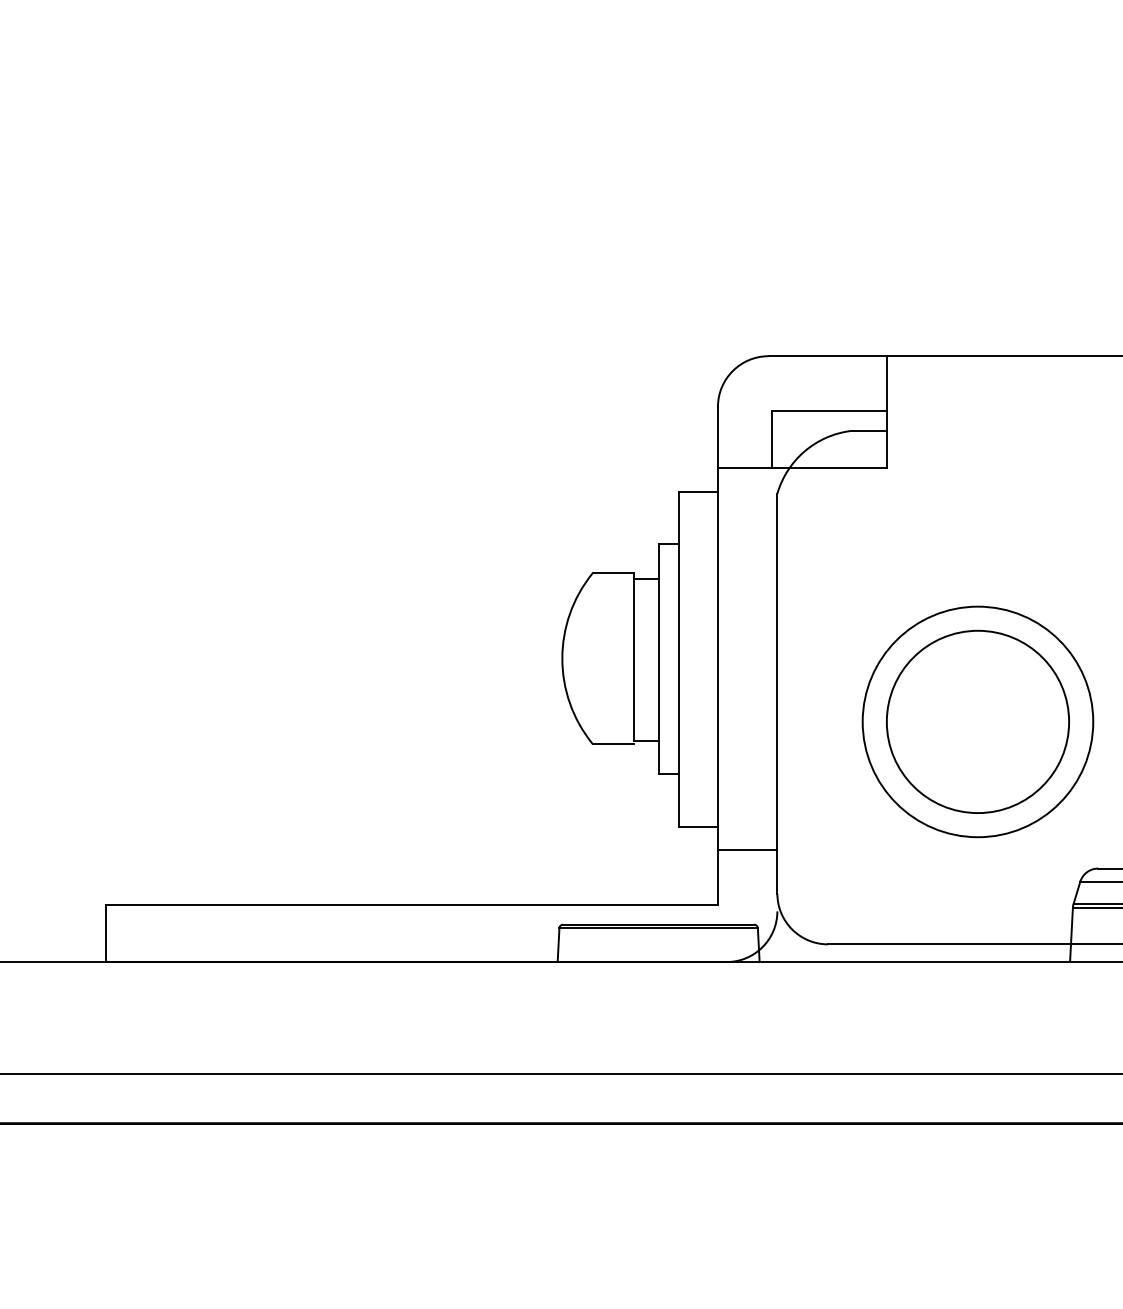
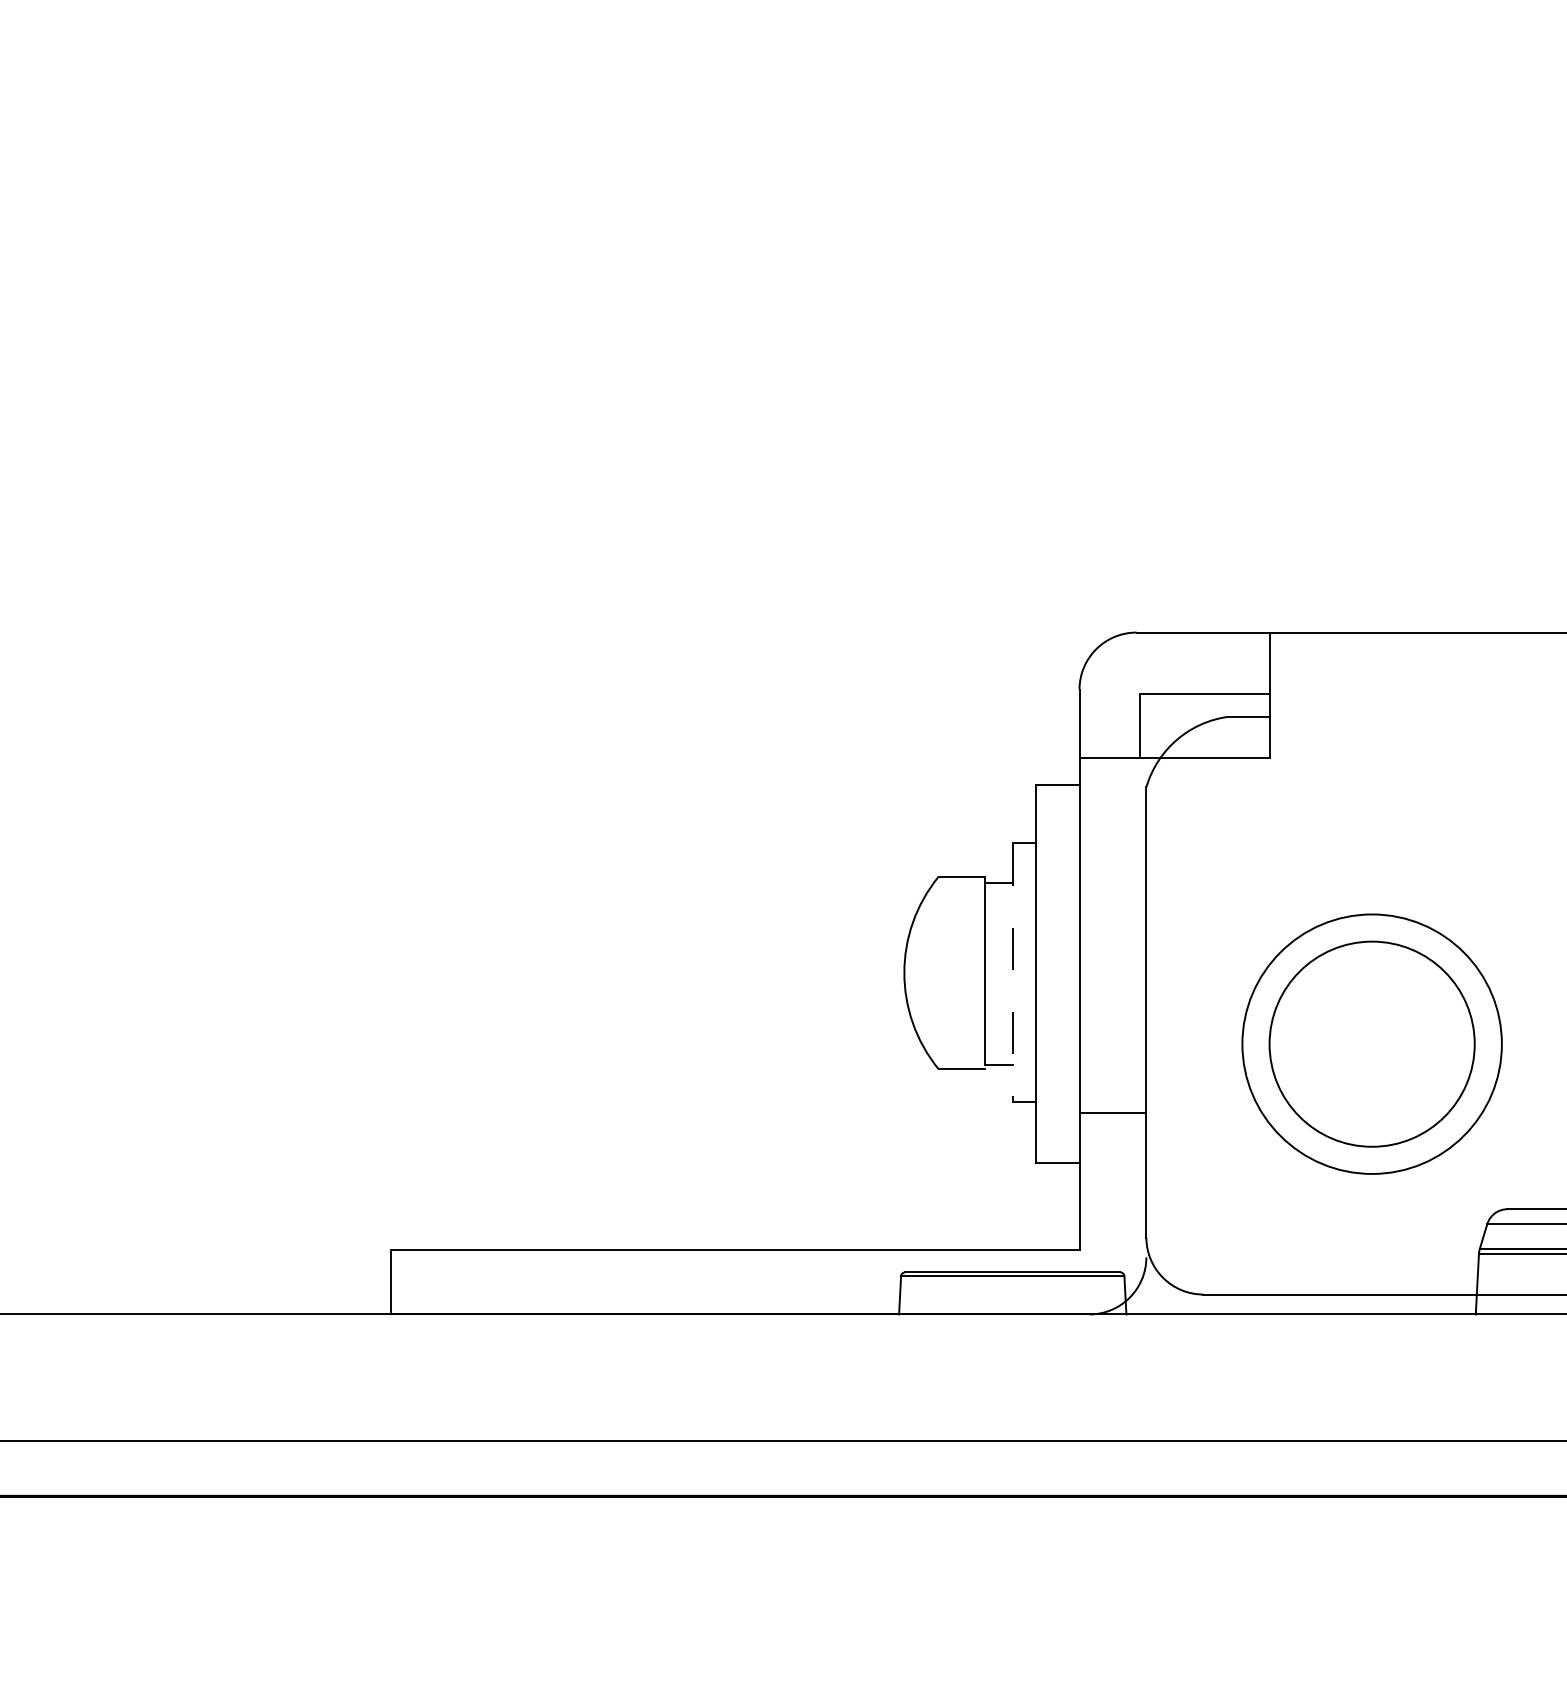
line: (658, 659) -> (1012, 973), solid -> dashed
line: (747, 850) -> (1112, 1113), moved

